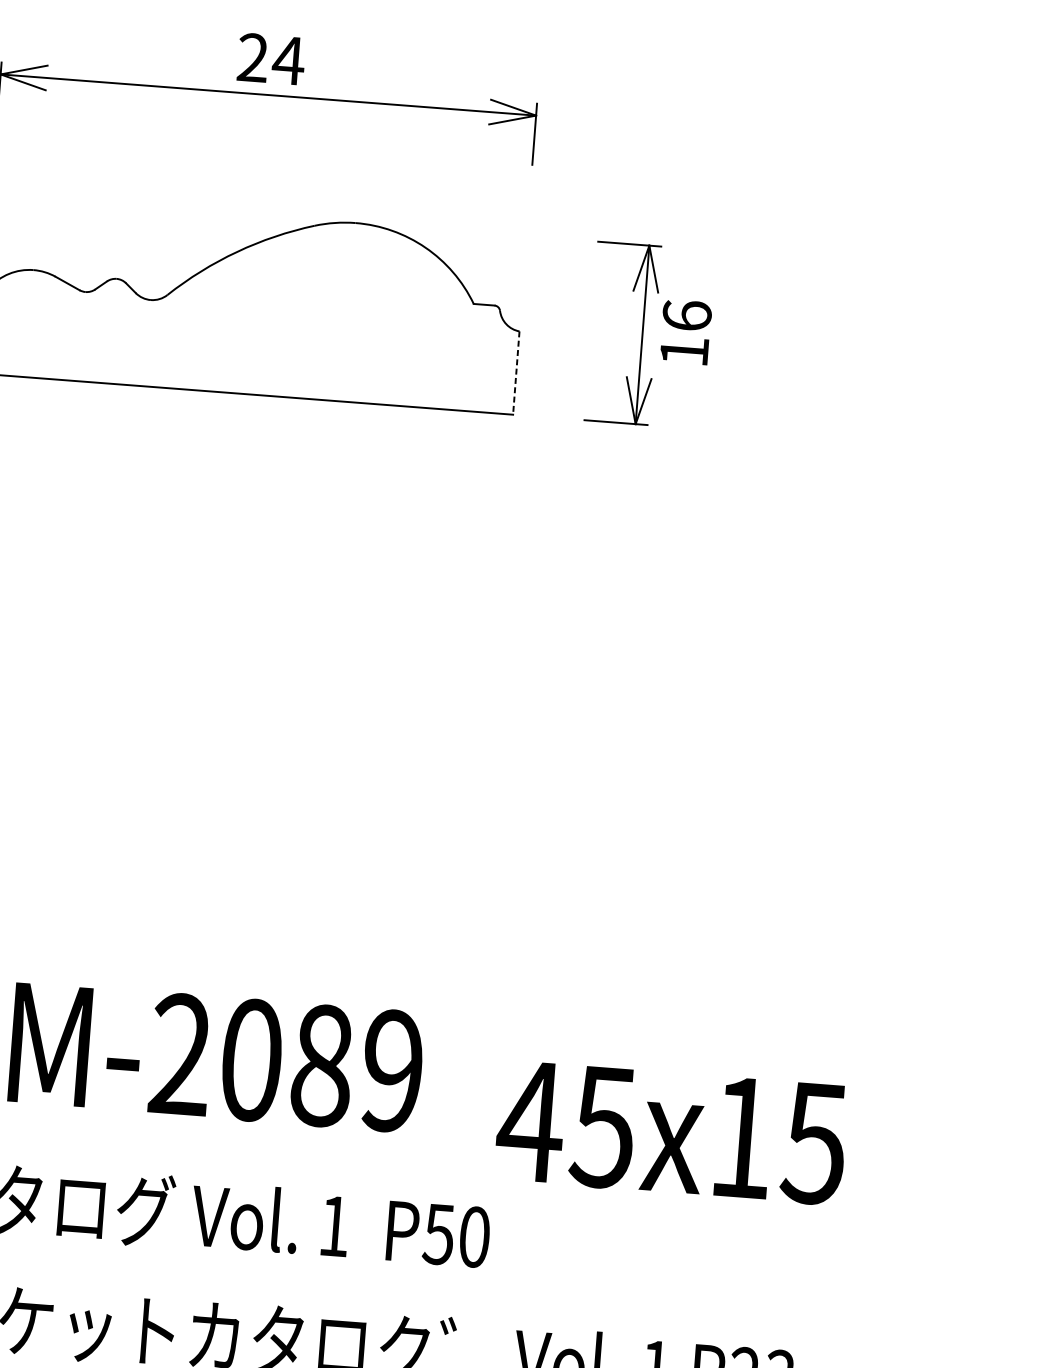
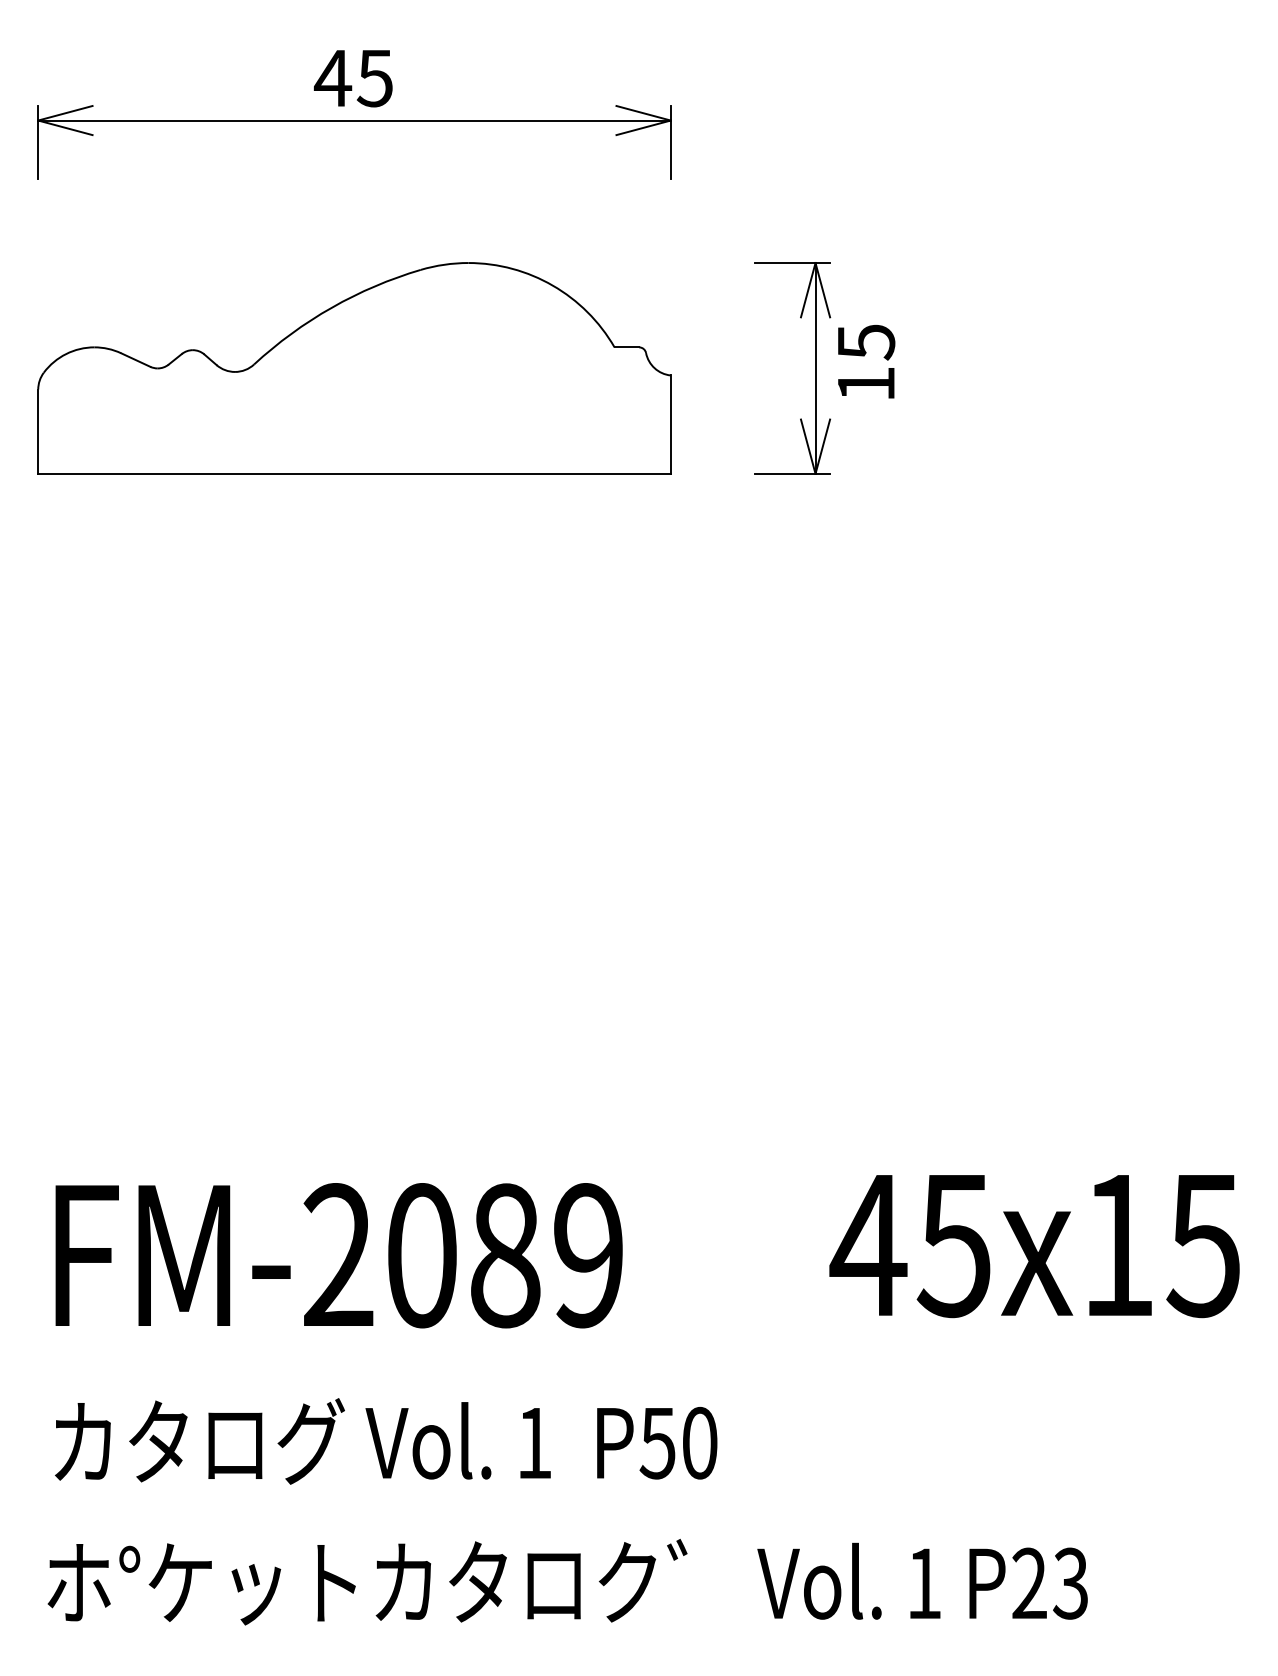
text: (270, 59) -> (353, 78), 24 -> 45
text: (687, 316) -> (866, 342), 16 -> 15
line: (516, 373) -> (670, 425), dashed -> solid
text: (671, 1133) -> (1034, 1246), moved

